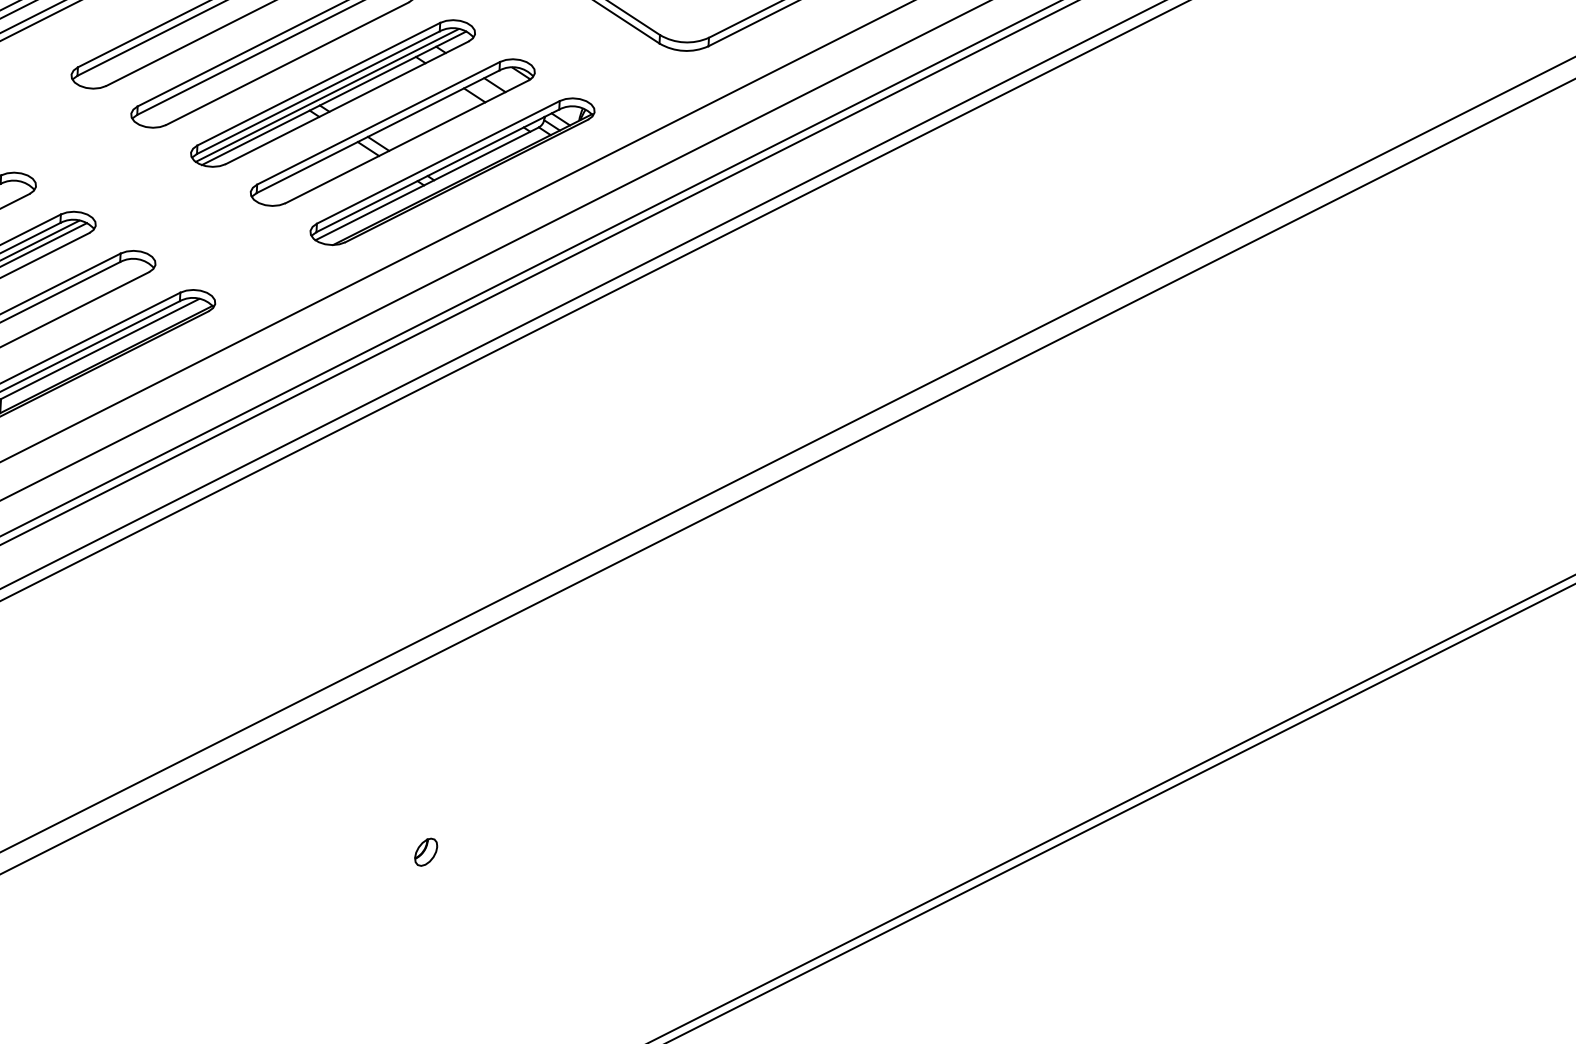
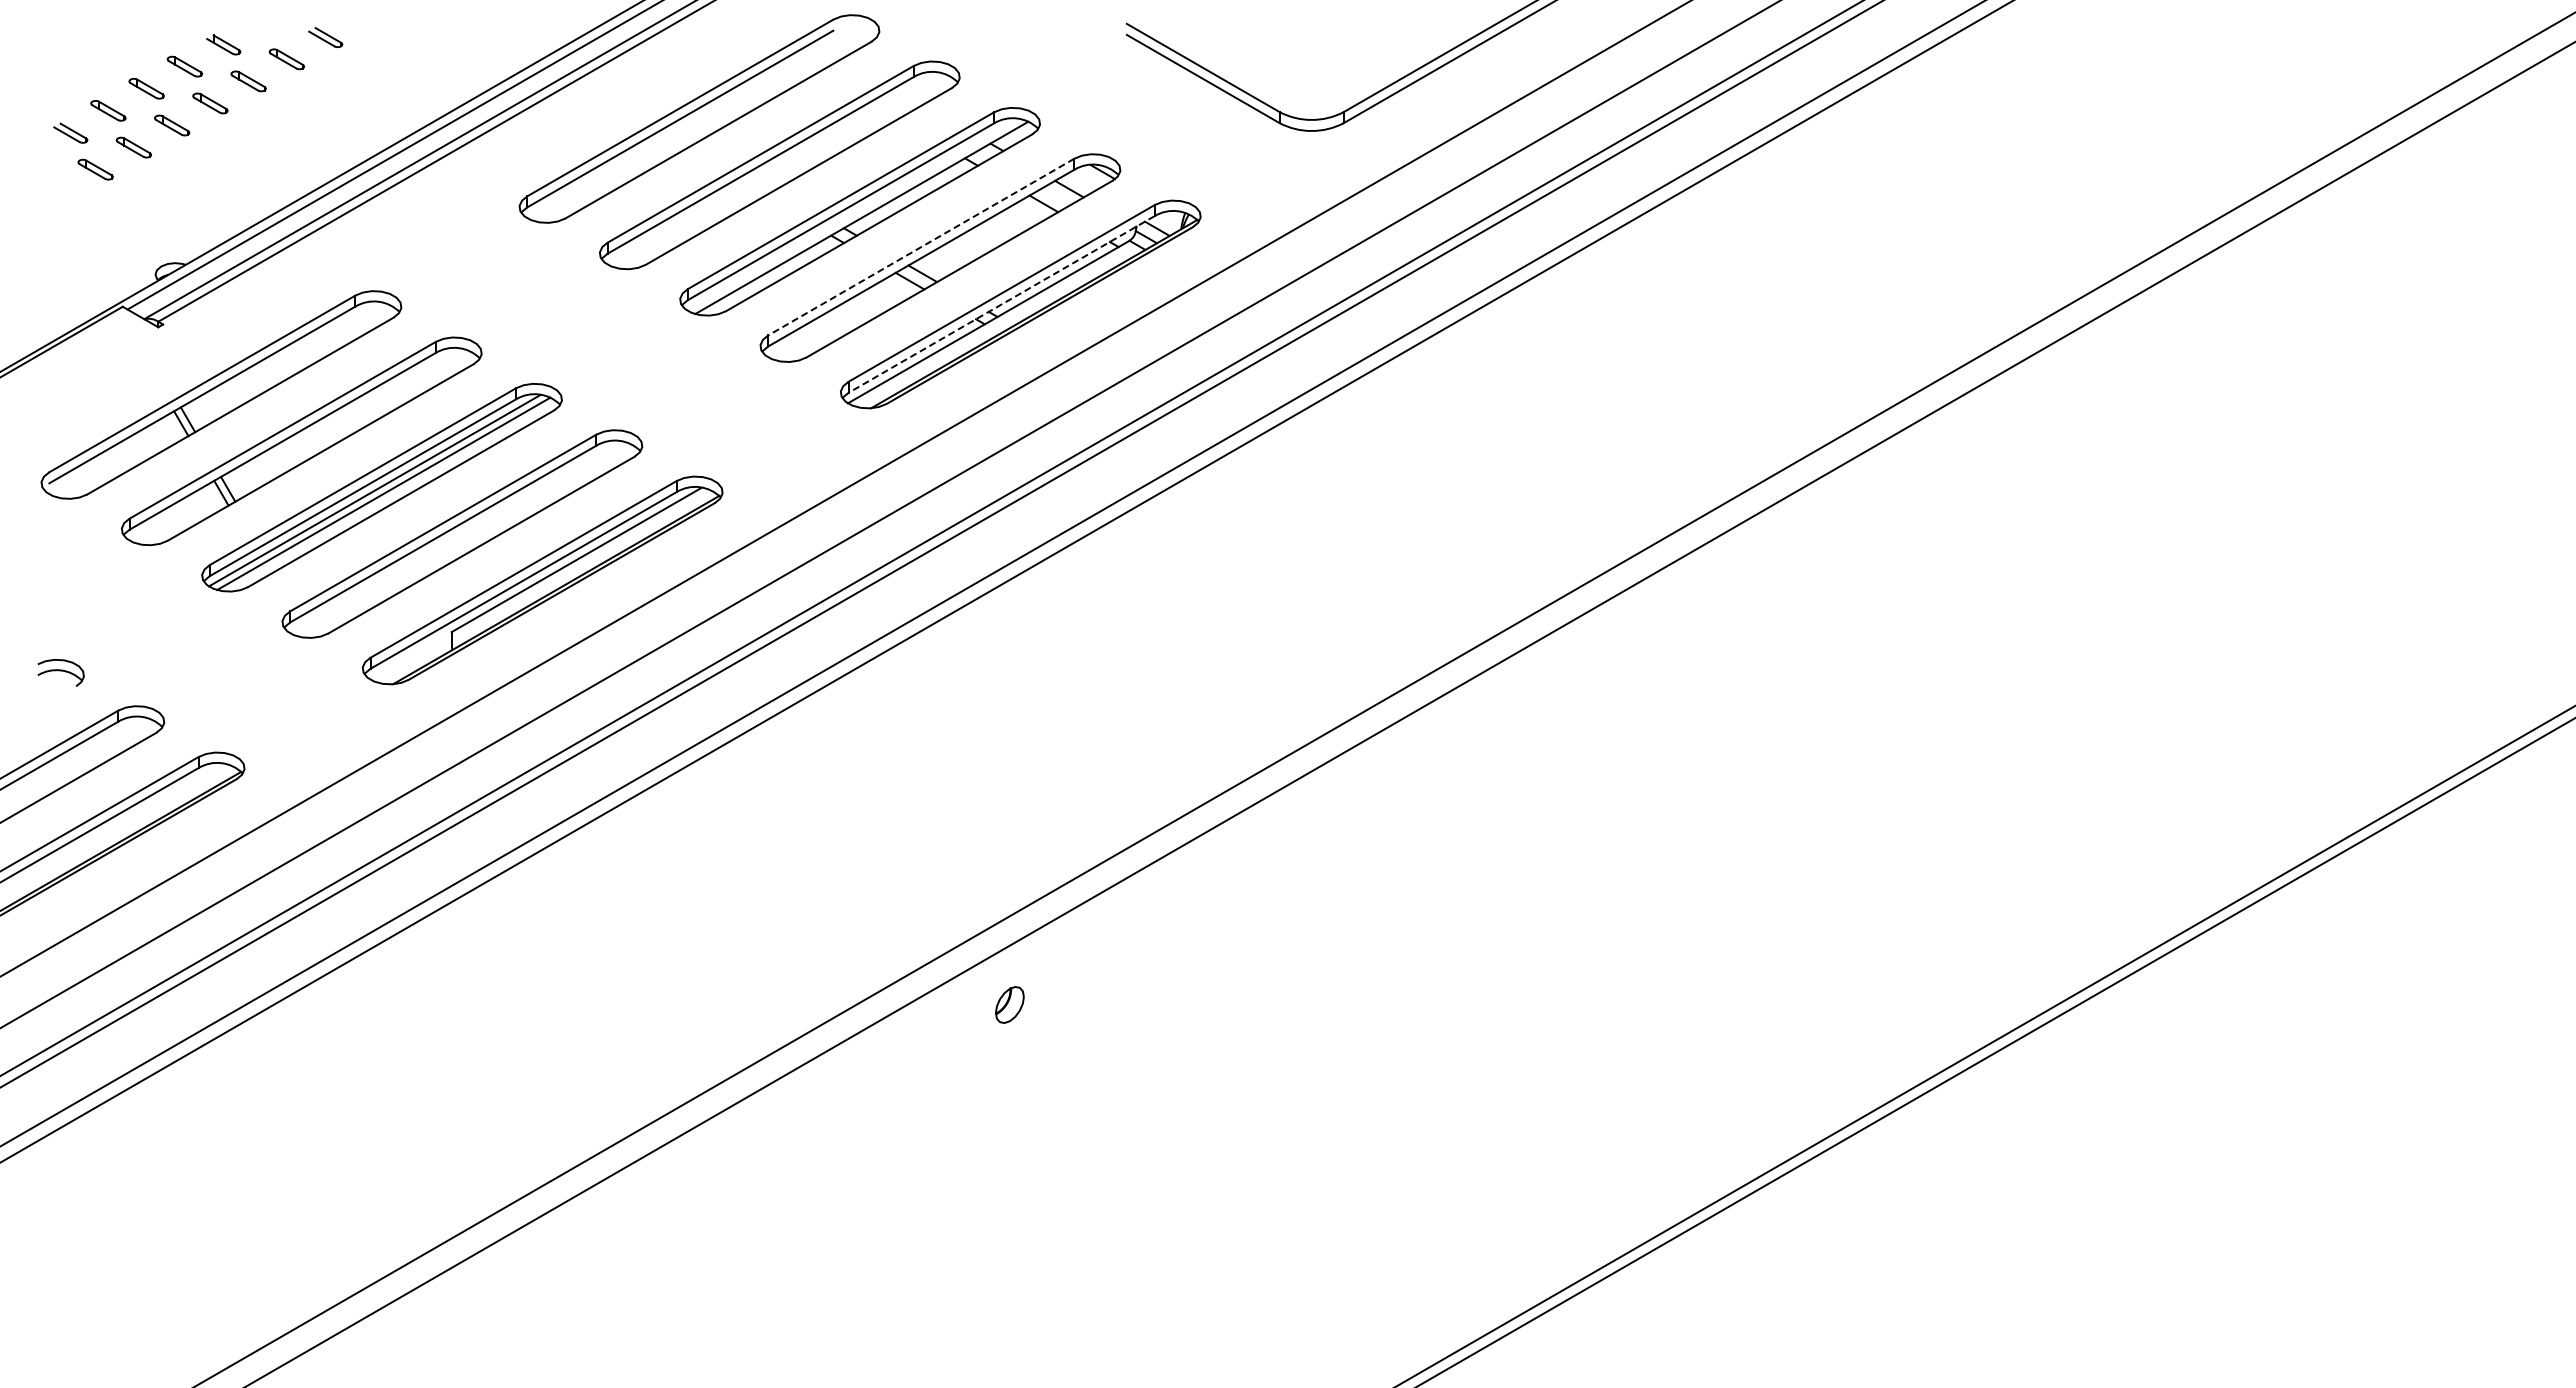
line: (327, 95) -> (852, 214), removed
line: (378, 123) -> (921, 247), solid -> dashed
line: (437, 170) -> (1001, 304), solid -> dashed
part: (425, 851) -> (1009, 1004), moved

